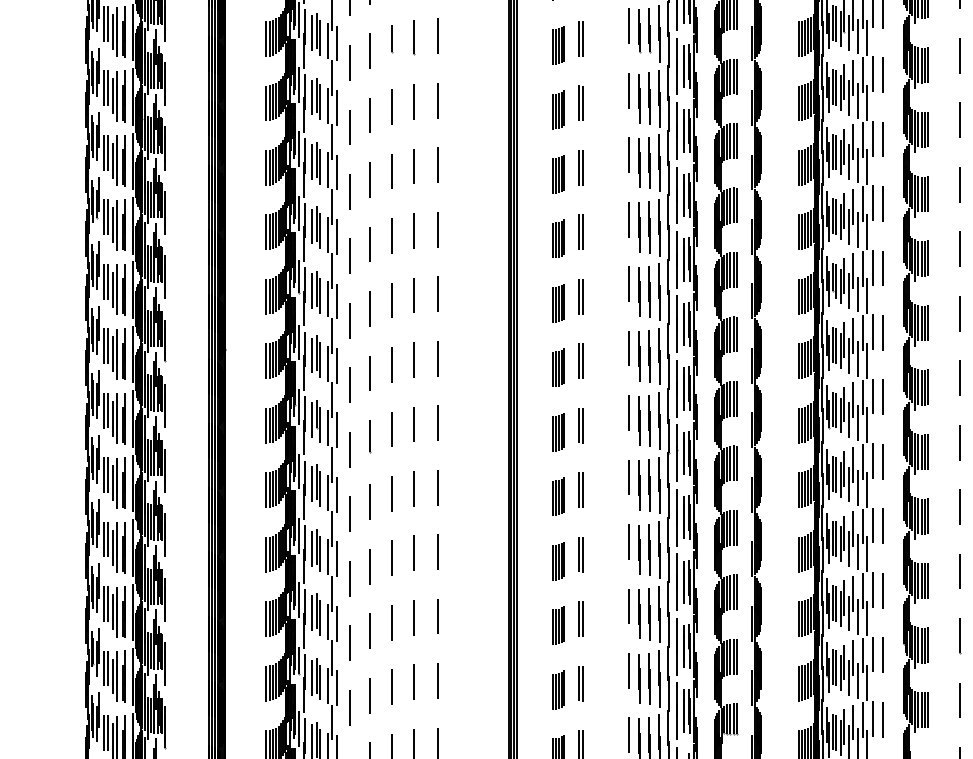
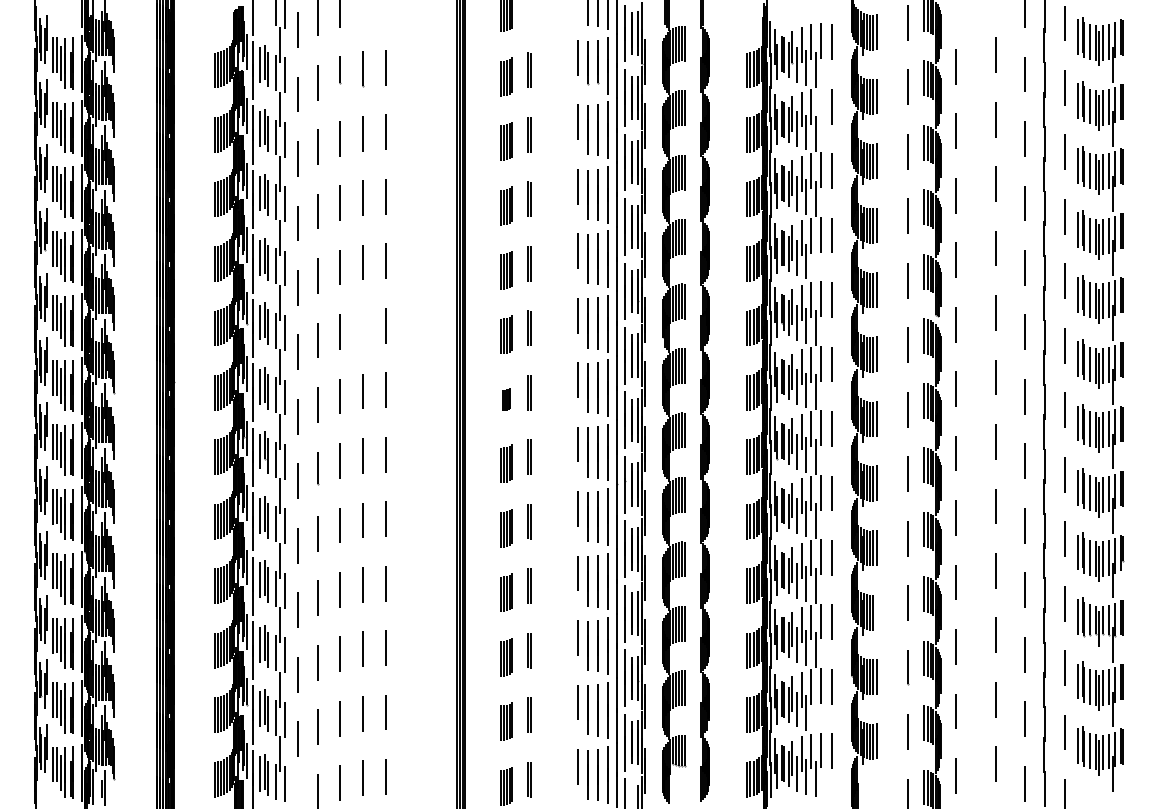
line: (873, 73) -> (821, 105), removed
line: (867, 231) -> (815, 263), removed
line: (414, 294) -> (362, 326), removed
part: (558, 367) -> (506, 399), size x0.6
line: (928, 580) -> (876, 612), removed
line: (867, 682) -> (815, 714), removed

